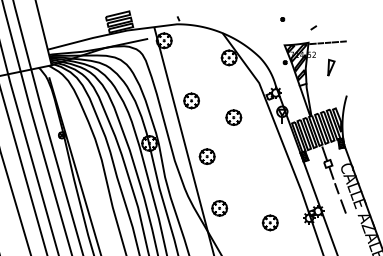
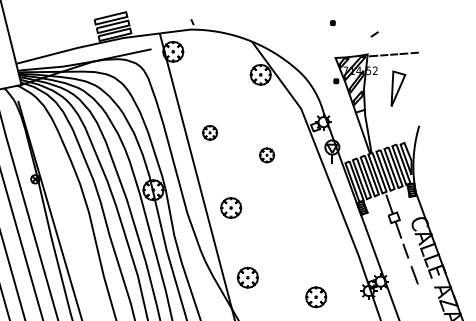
part: (331, 67) -> (398, 87), size x1.6
part: (191, 100) -> (209, 132), size x0.7
part: (233, 117) -> (266, 155), size x0.7

